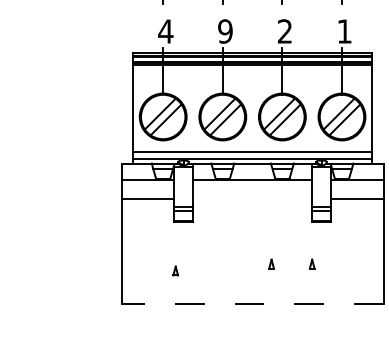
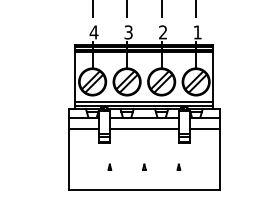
text: (225, 31) -> (128, 32), 9 -> 3
line: (251, 199) -> (143, 129), added
part: (271, 262) -> (144, 166), moved
part: (175, 269) -> (109, 166), moved
line: (252, 304) -> (144, 190), dashed -> solid

